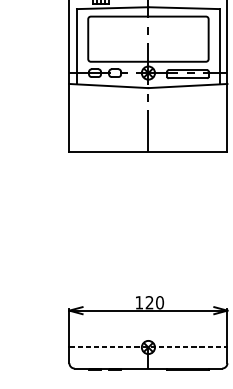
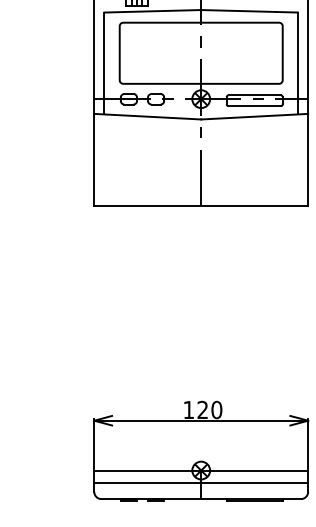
line: (148, 347) -> (201, 470), dashed -> solid
line: (148, 357) -> (201, 483), added

